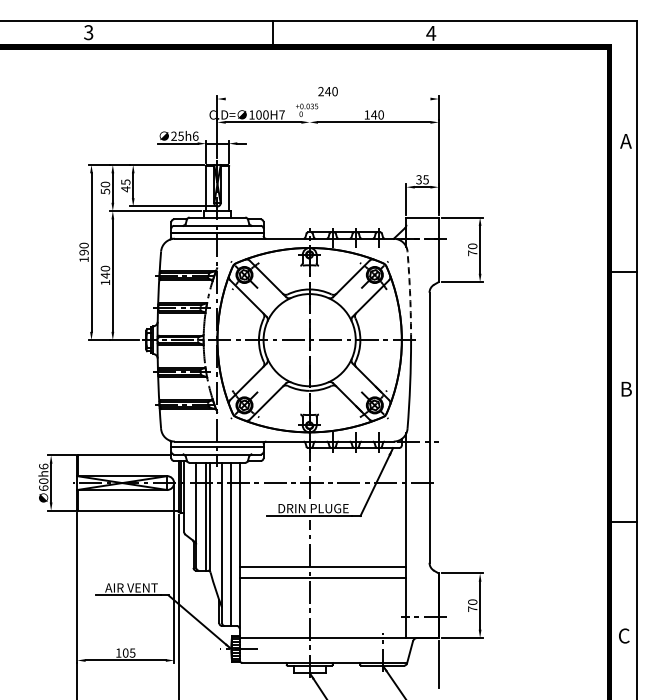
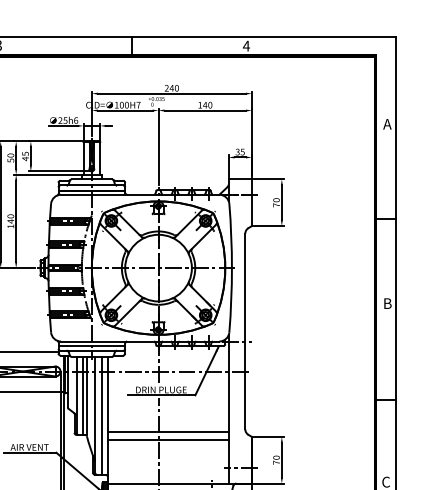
line: (327, 99) -> (171, 94), added
line: (309, 171) -> (158, 146), added
arc: (410, 295) -> (231, 235), dashed -> solid

